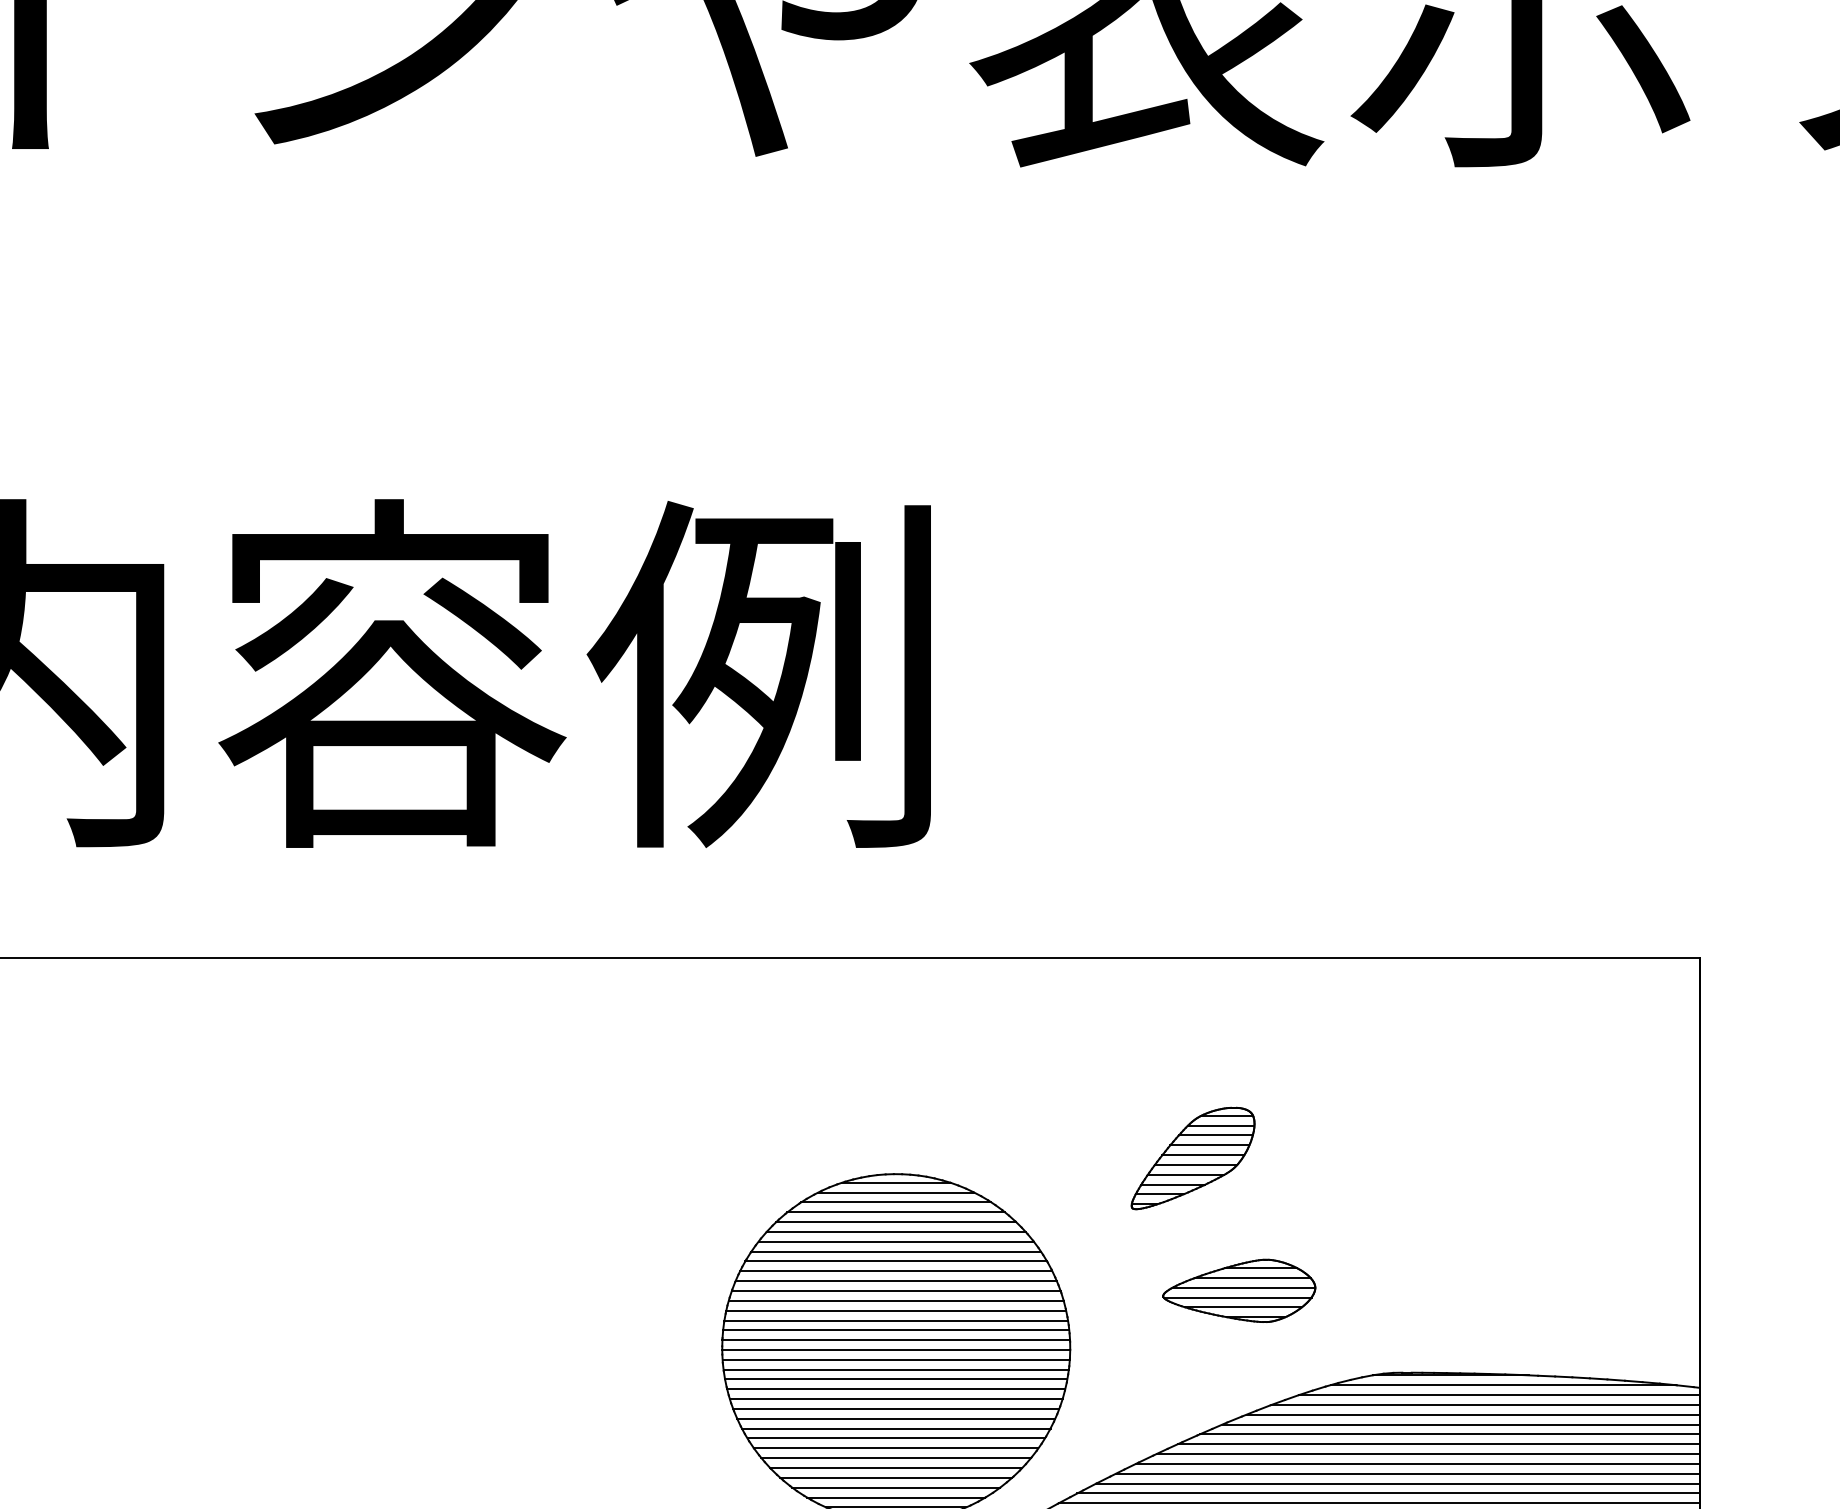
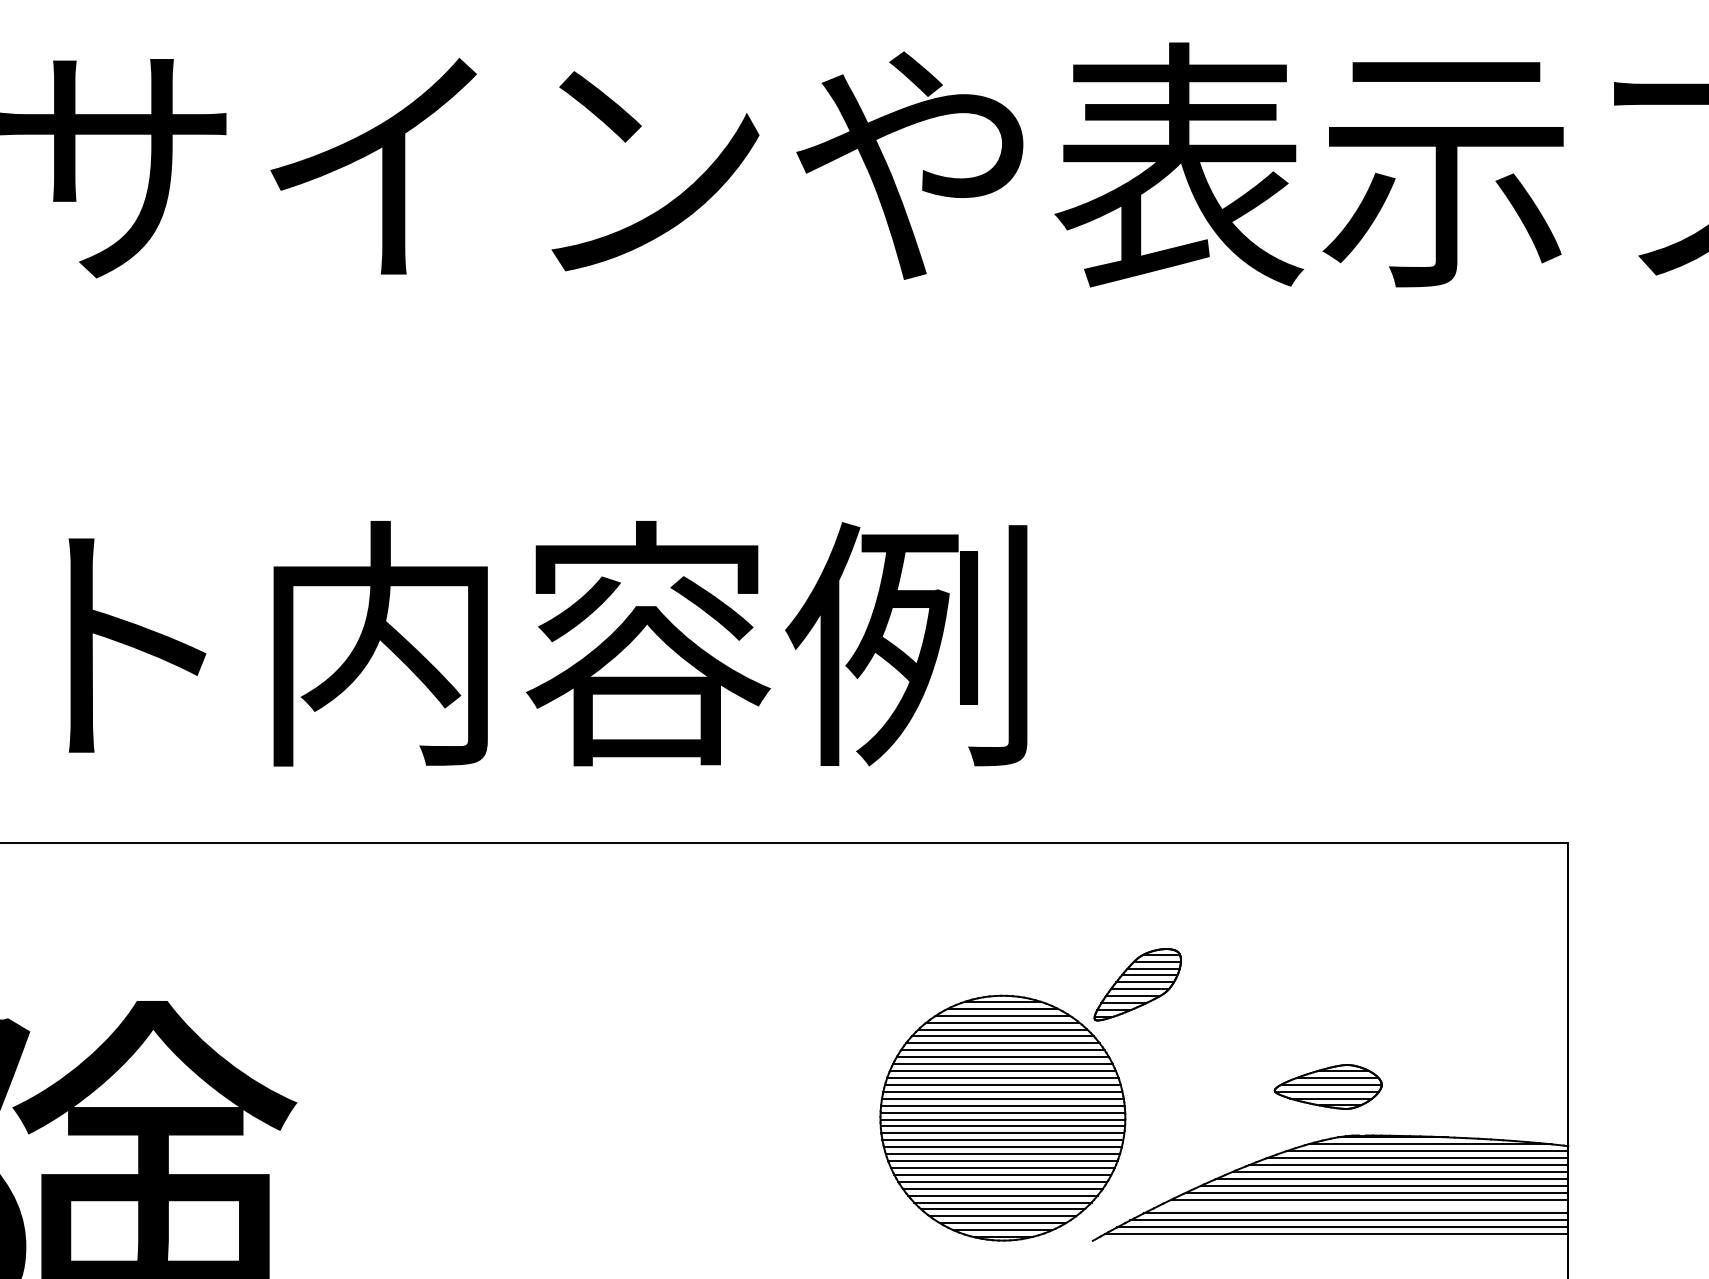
part: (1192, 1158) -> (1137, 984), moved
part: (1238, 1290) -> (1327, 1086), moved
line: (1407, 1473) -> (1362, 1206), removed

